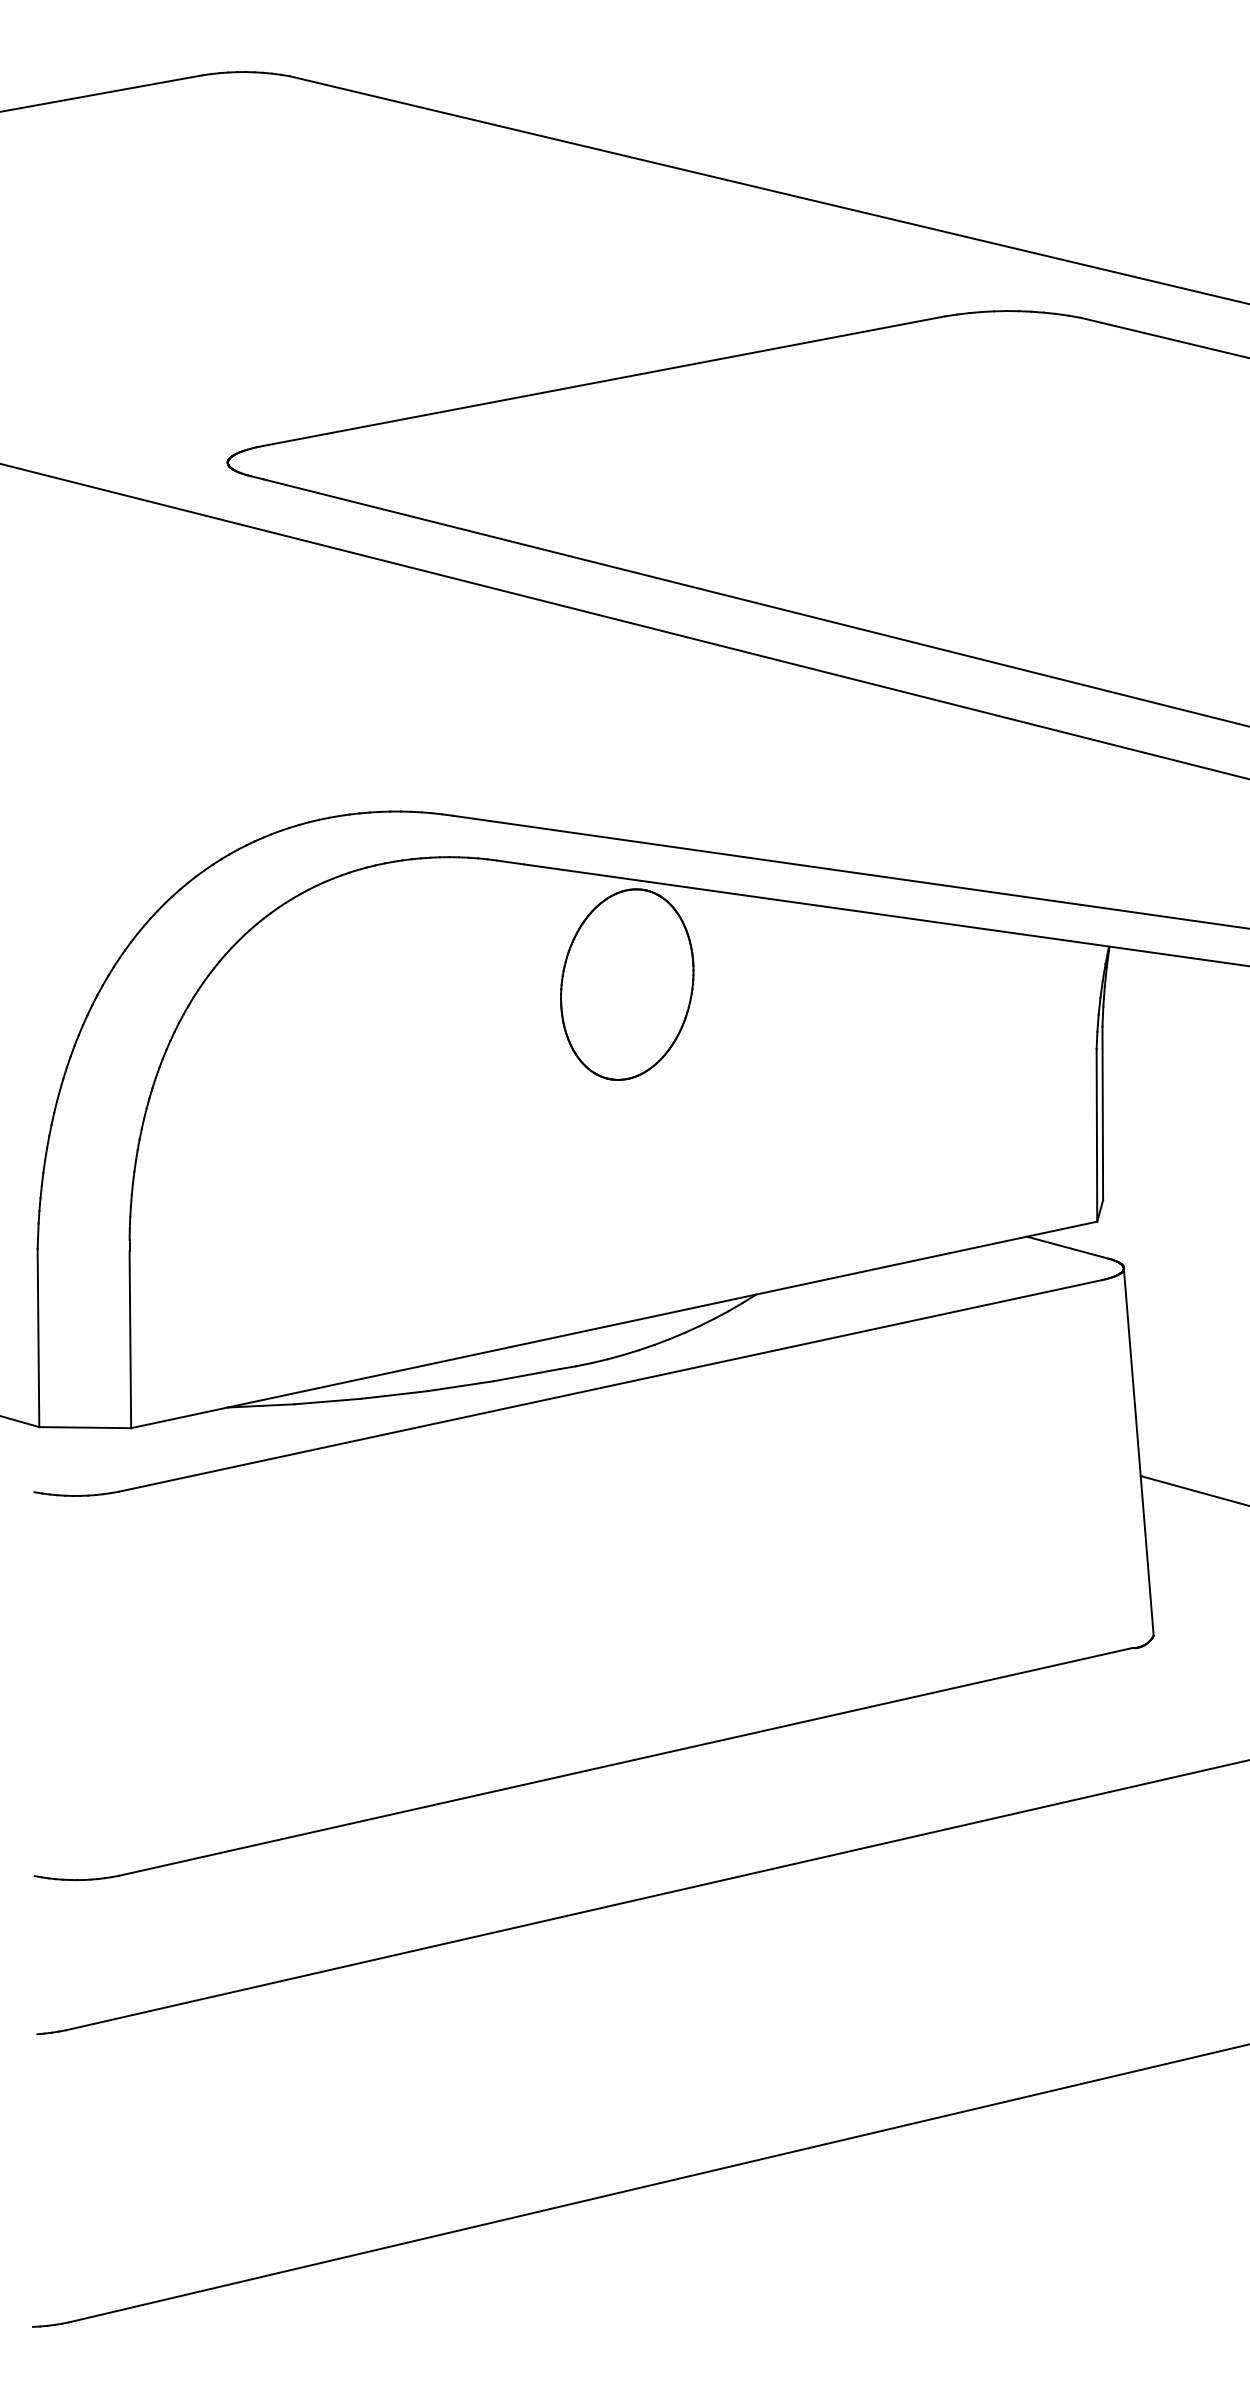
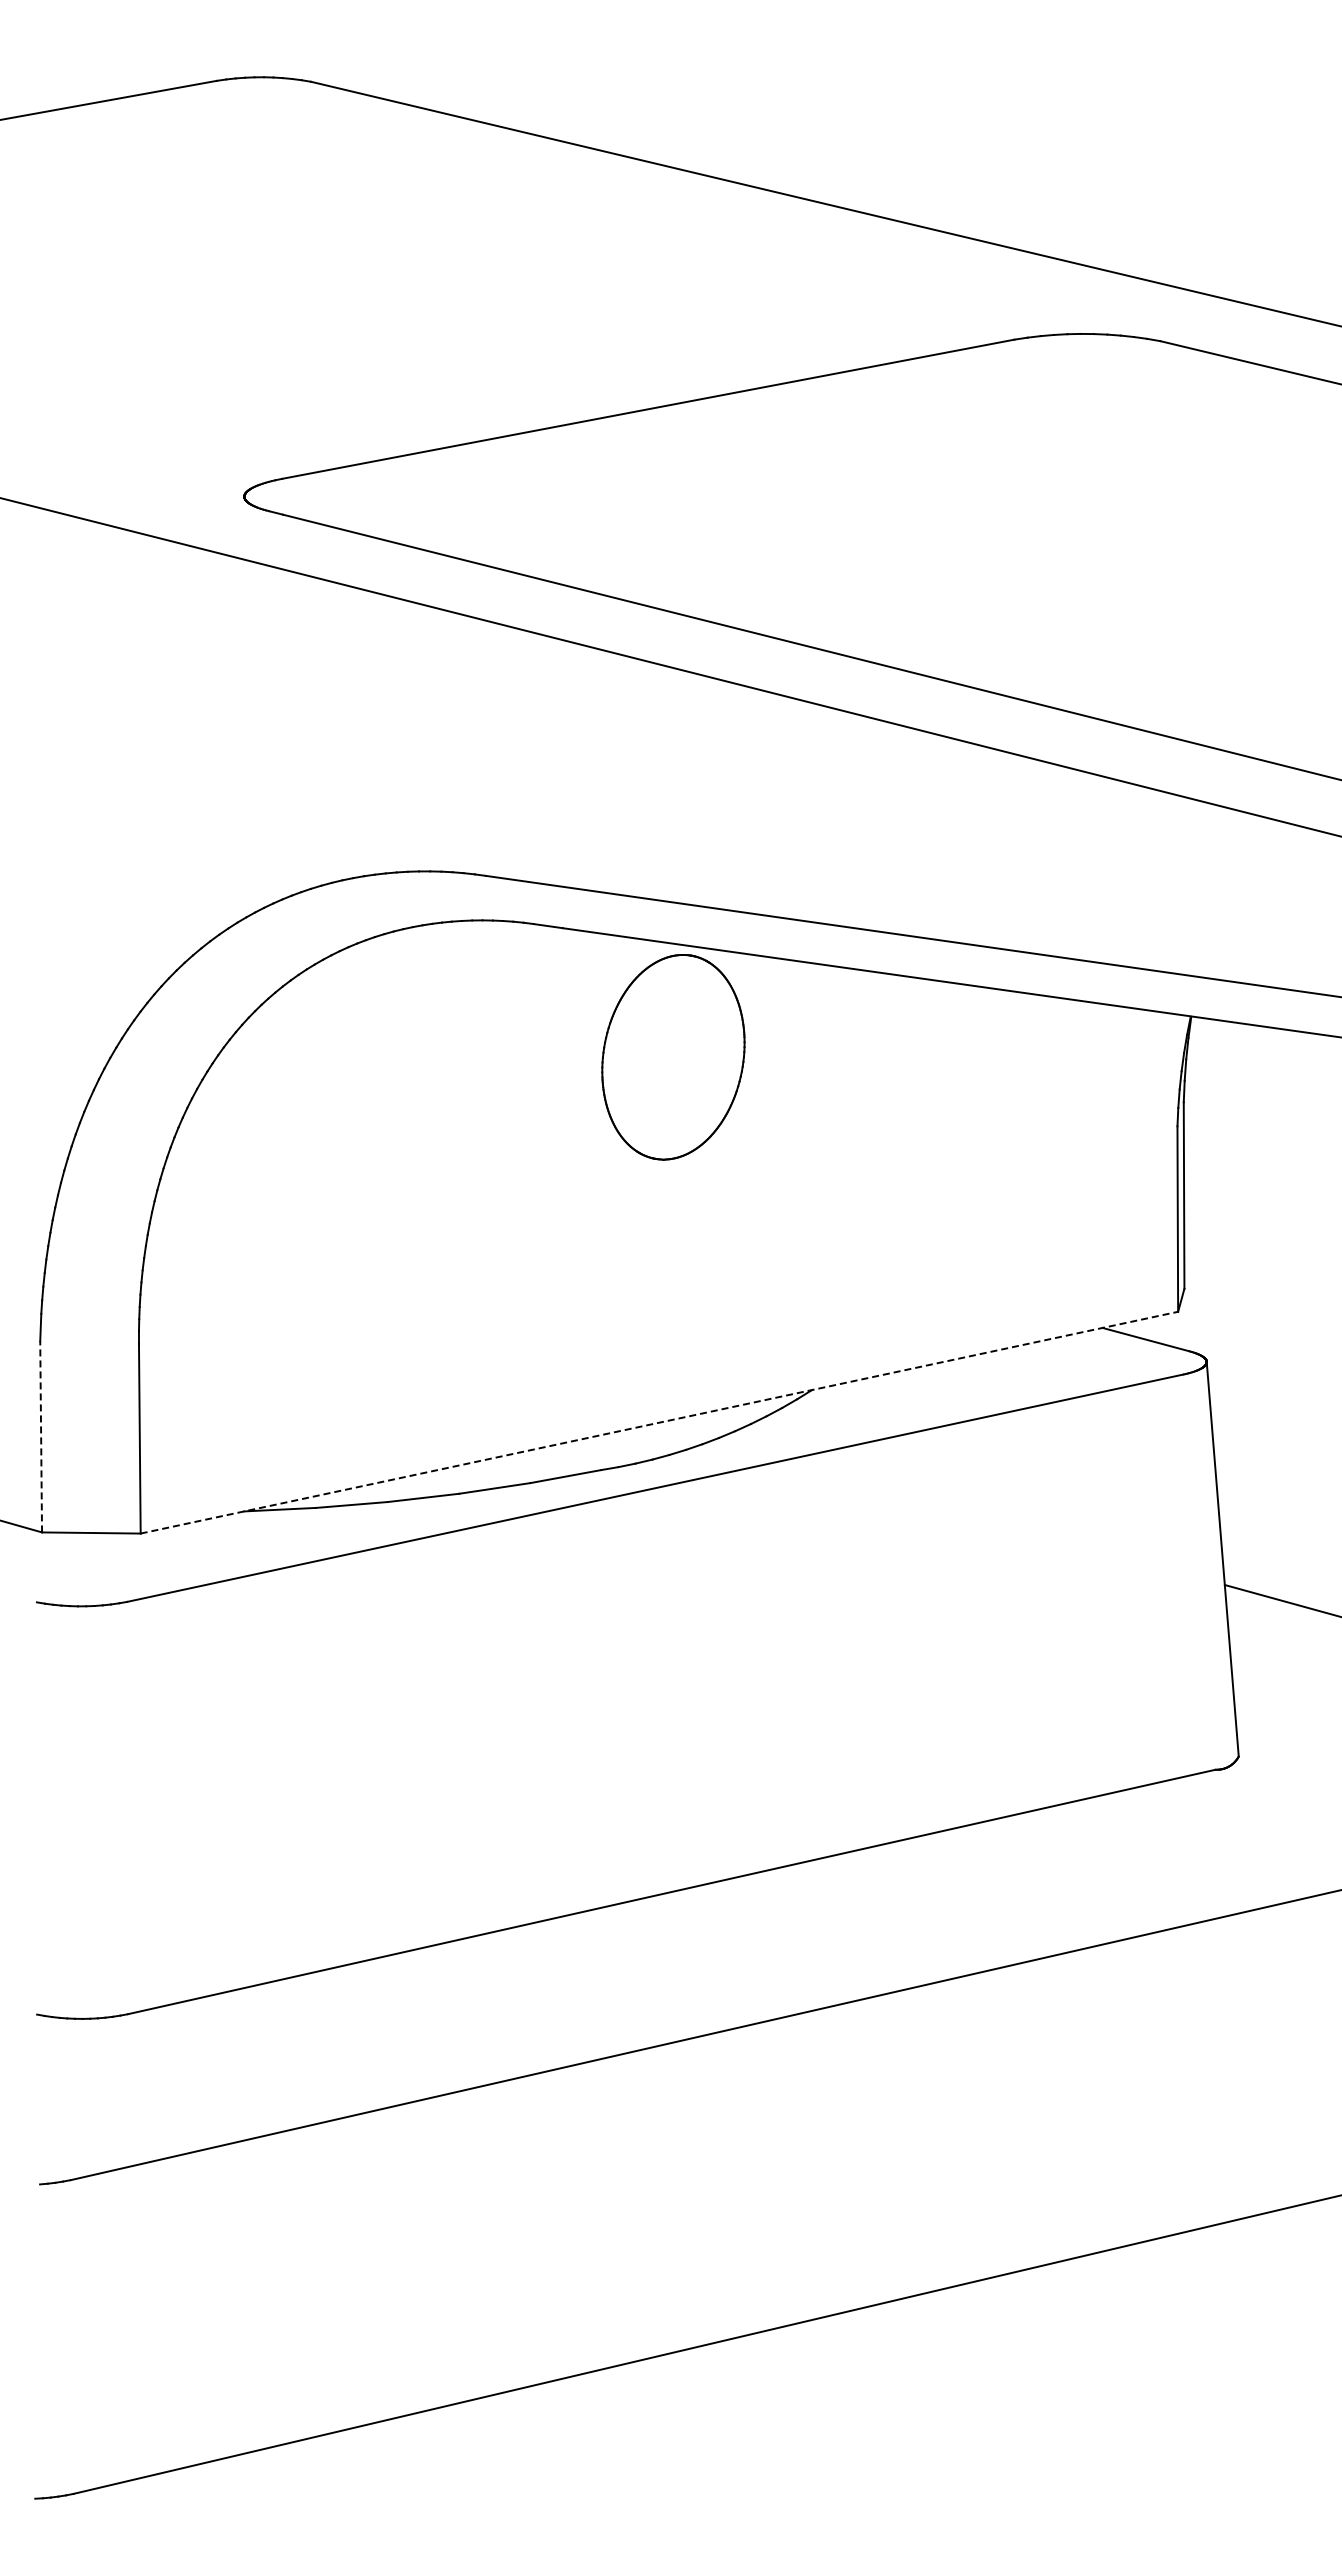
line: (614, 1324) -> (659, 1422), solid -> dashed
line: (38, 1337) -> (41, 1436), solid -> dashed

